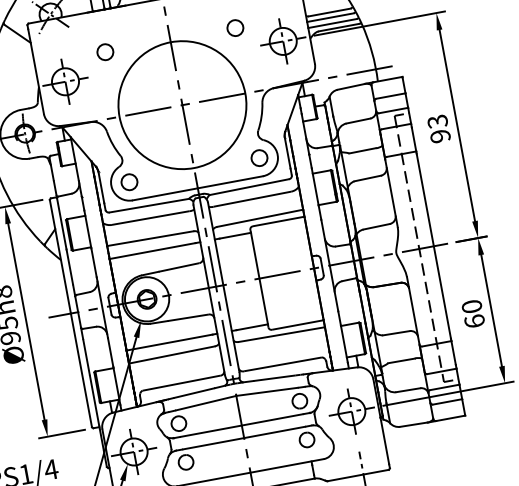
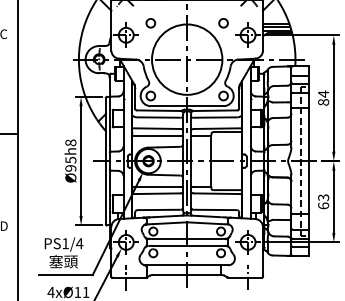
text: (438, 127) -> (323, 97), 93 -> 84
text: (471, 306) -> (323, 197), 60 -> 63

